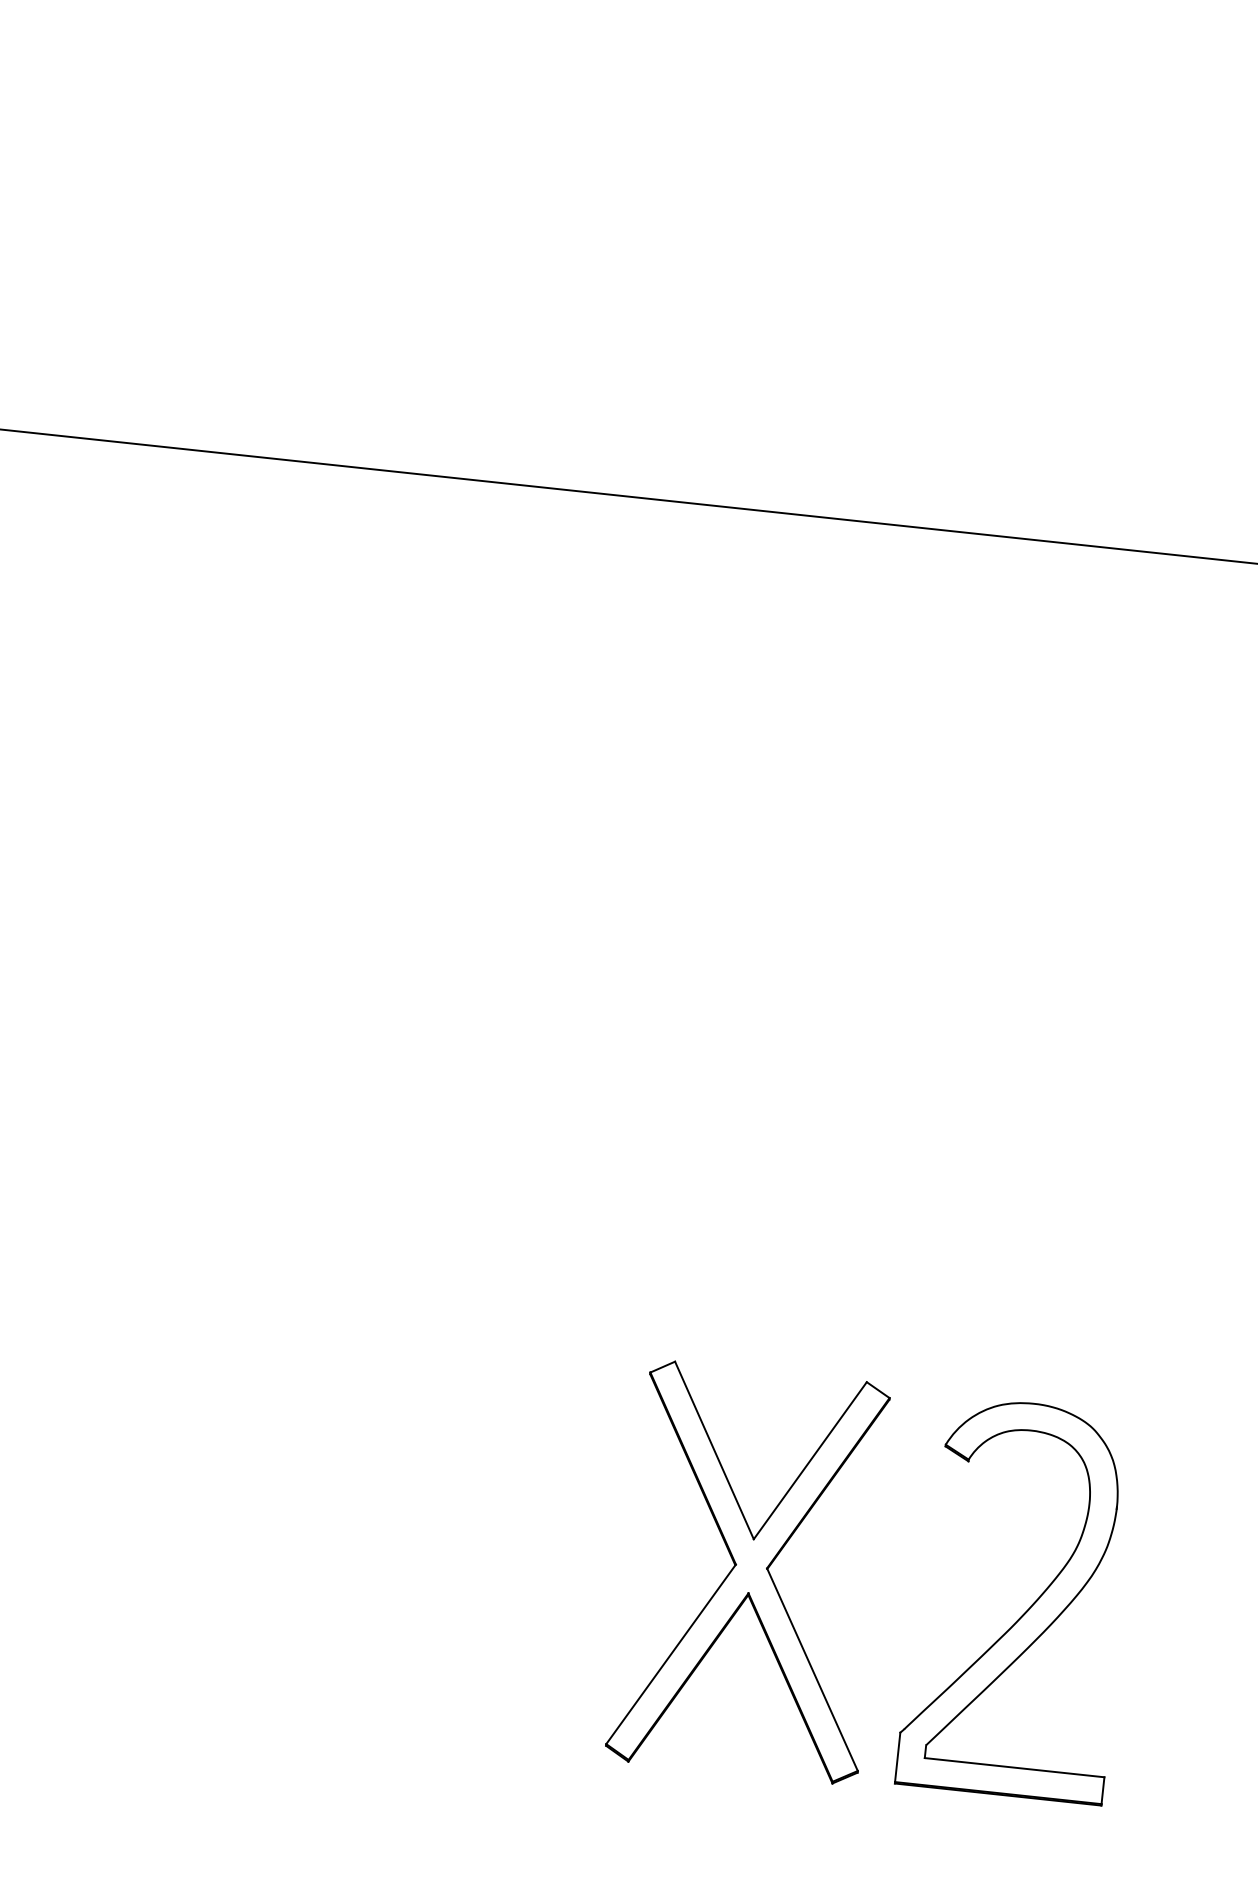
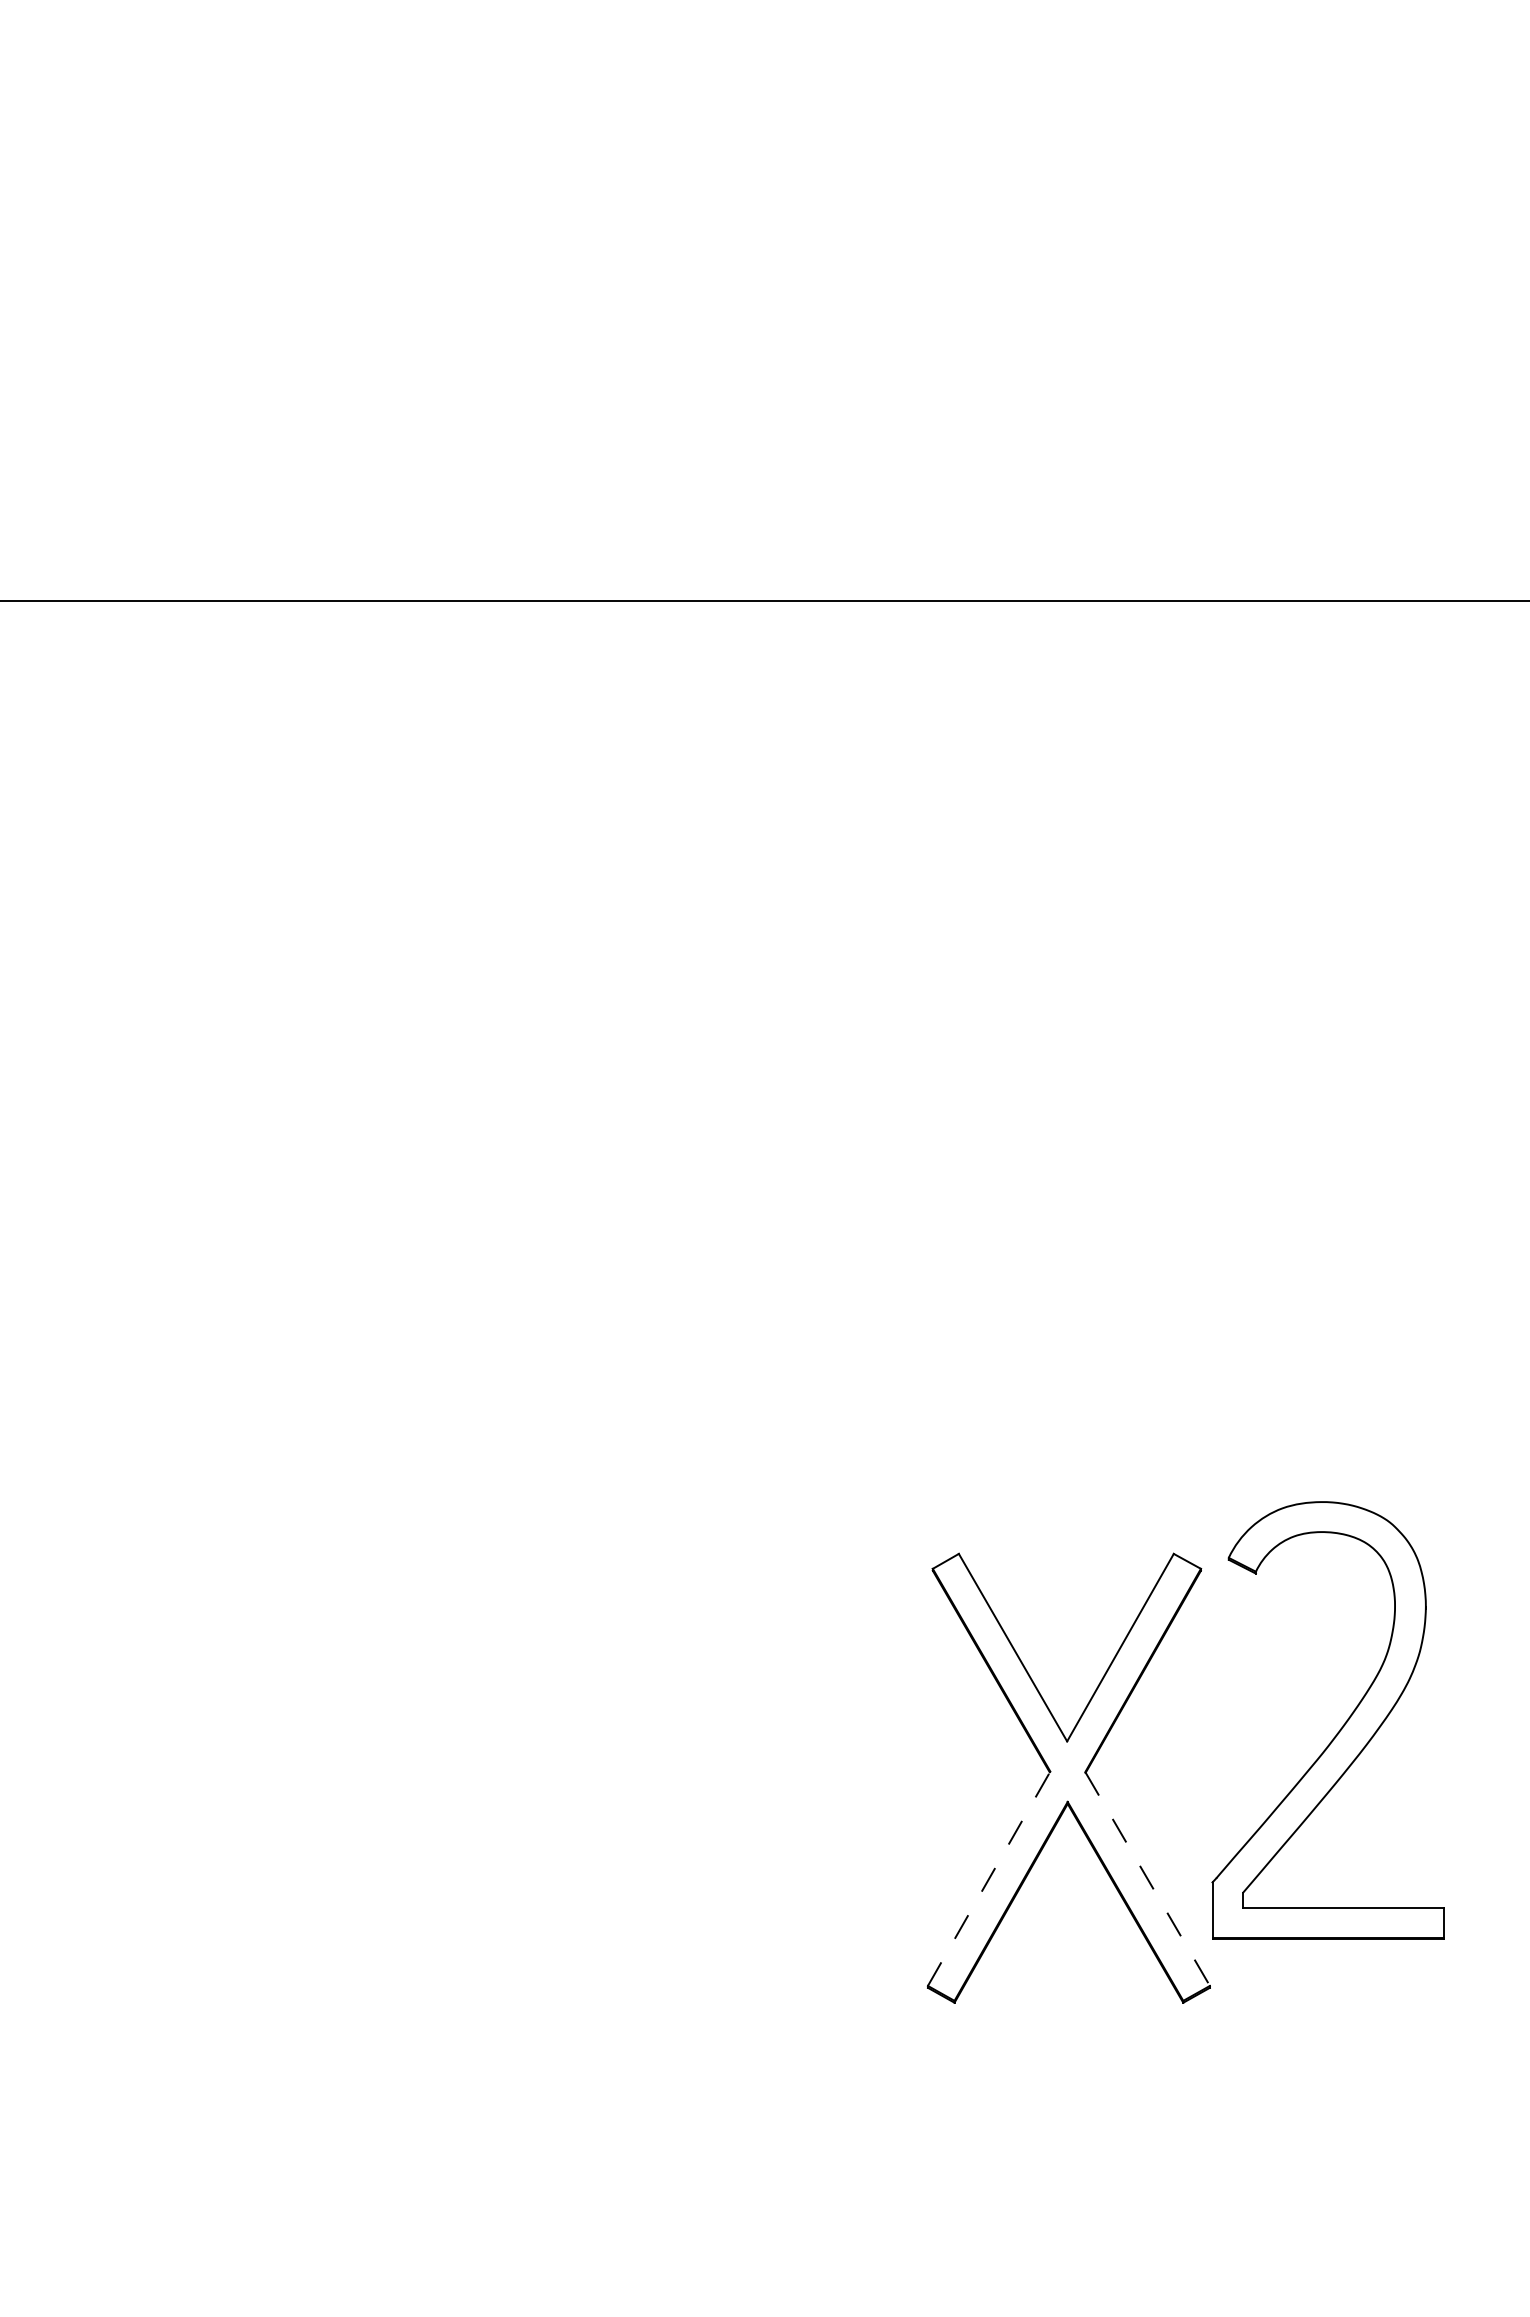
part: (1028, 1608) -> (1339, 1729), moved
line: (671, 1654) -> (989, 1878), solid -> dashed
line: (812, 1670) -> (1147, 1879), solid -> dashed

